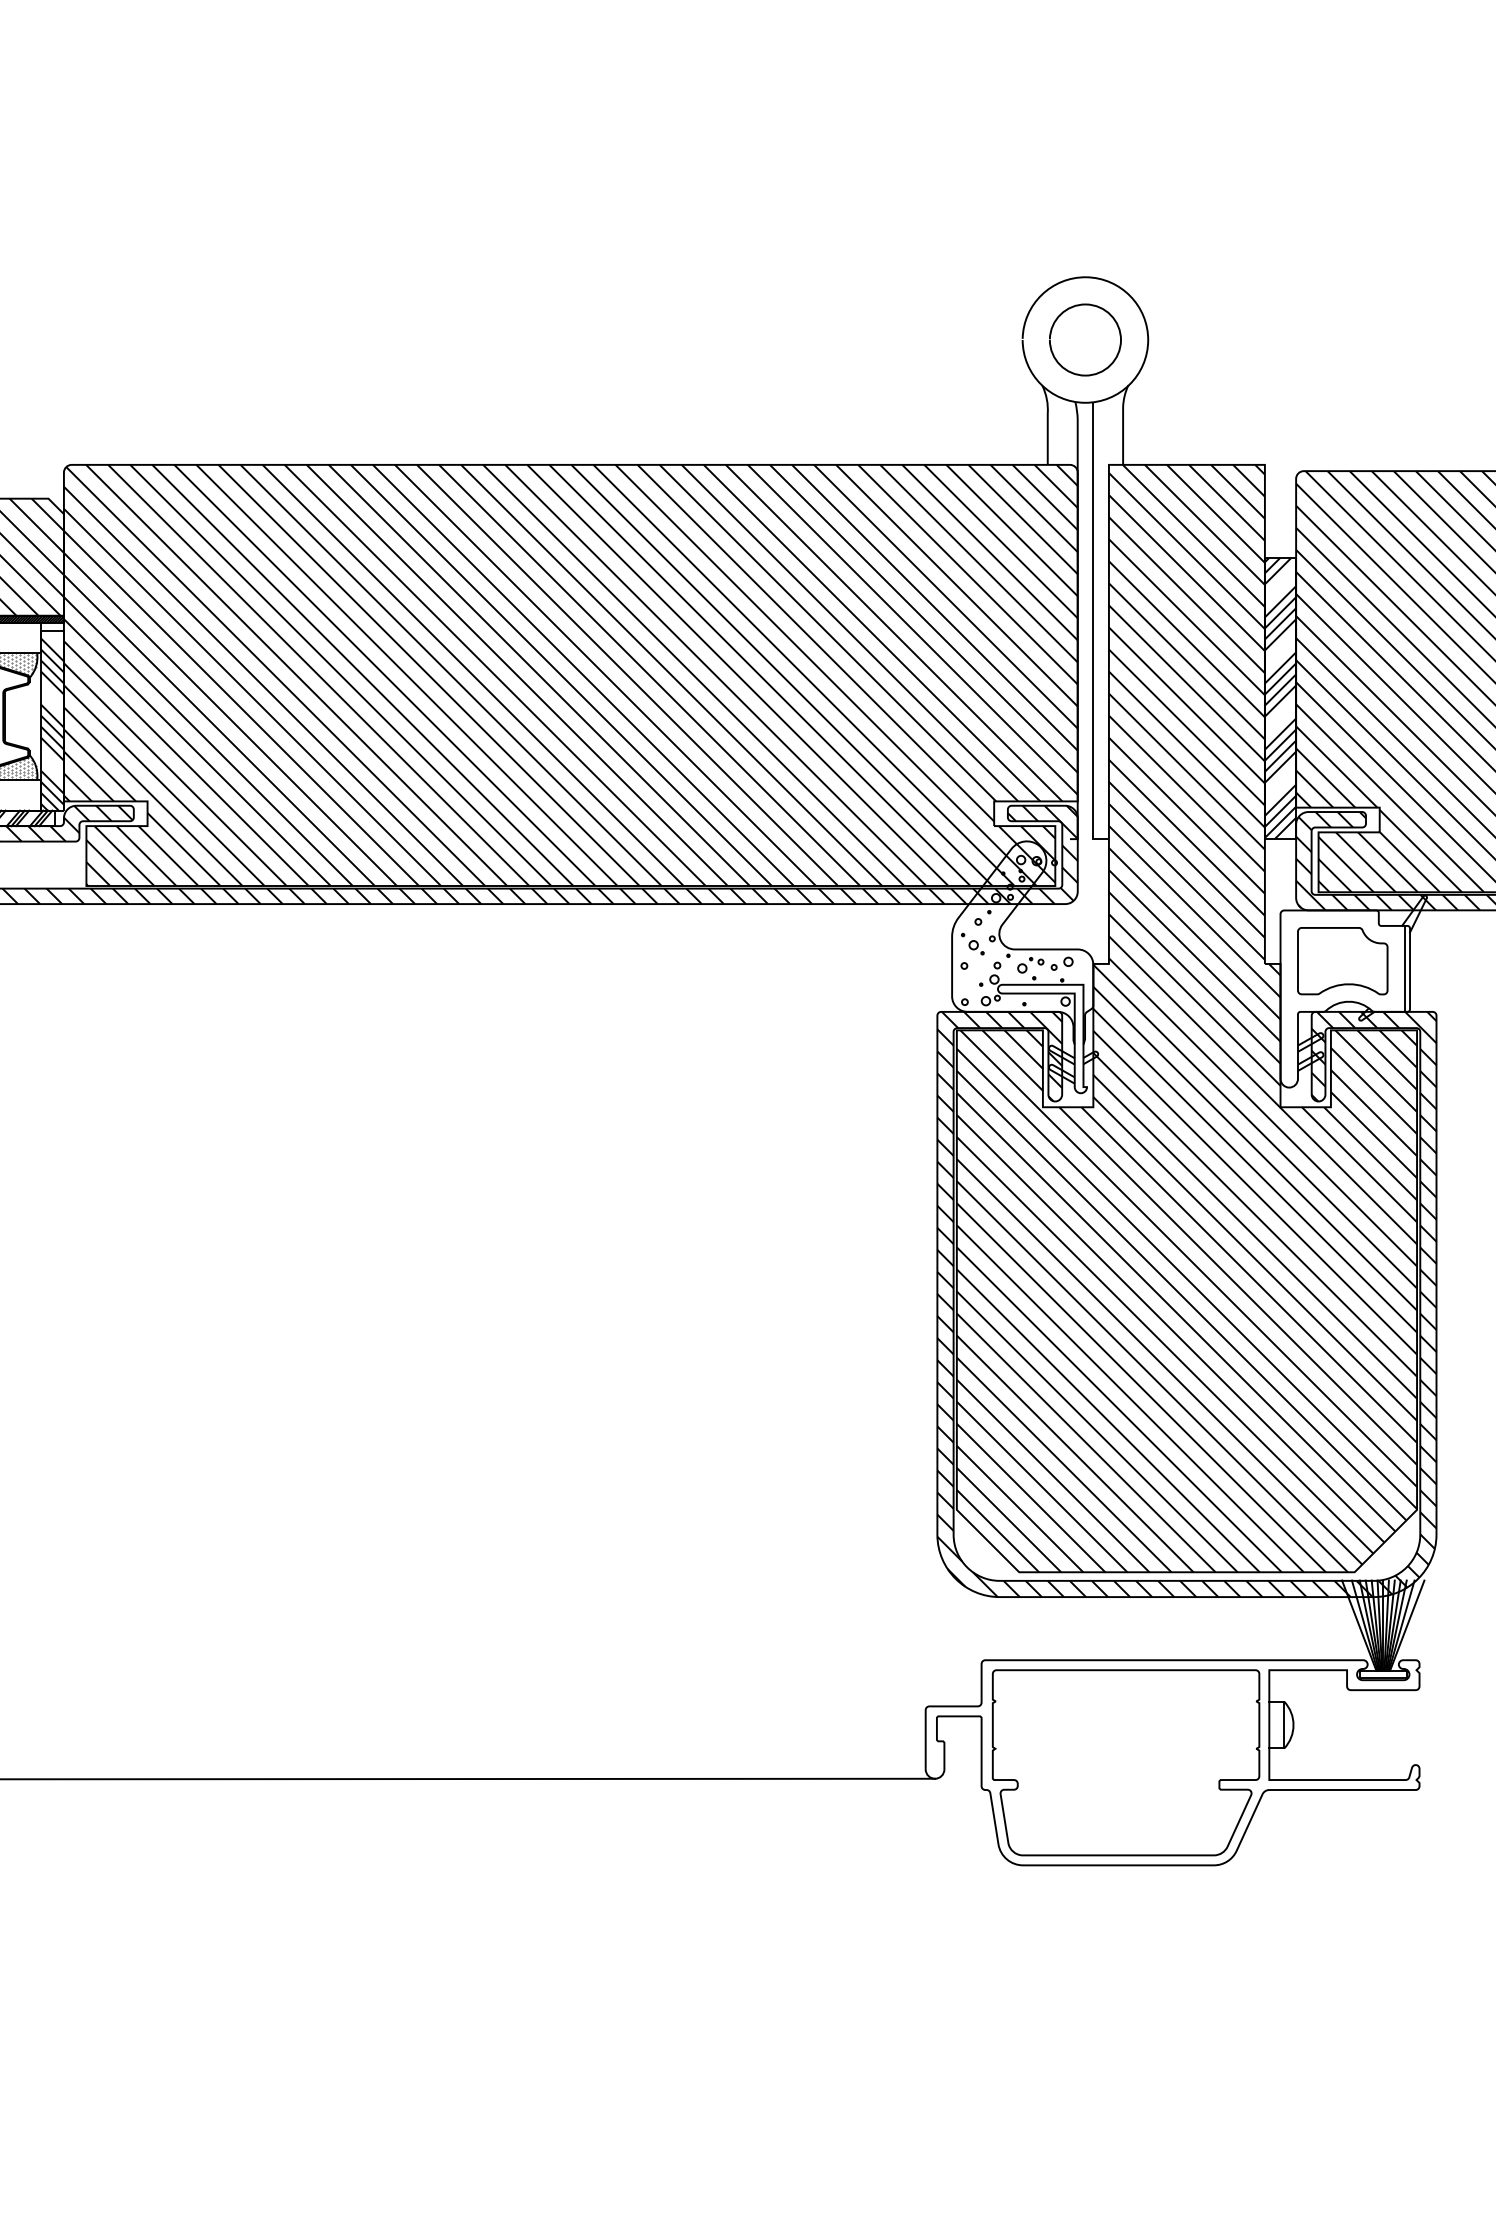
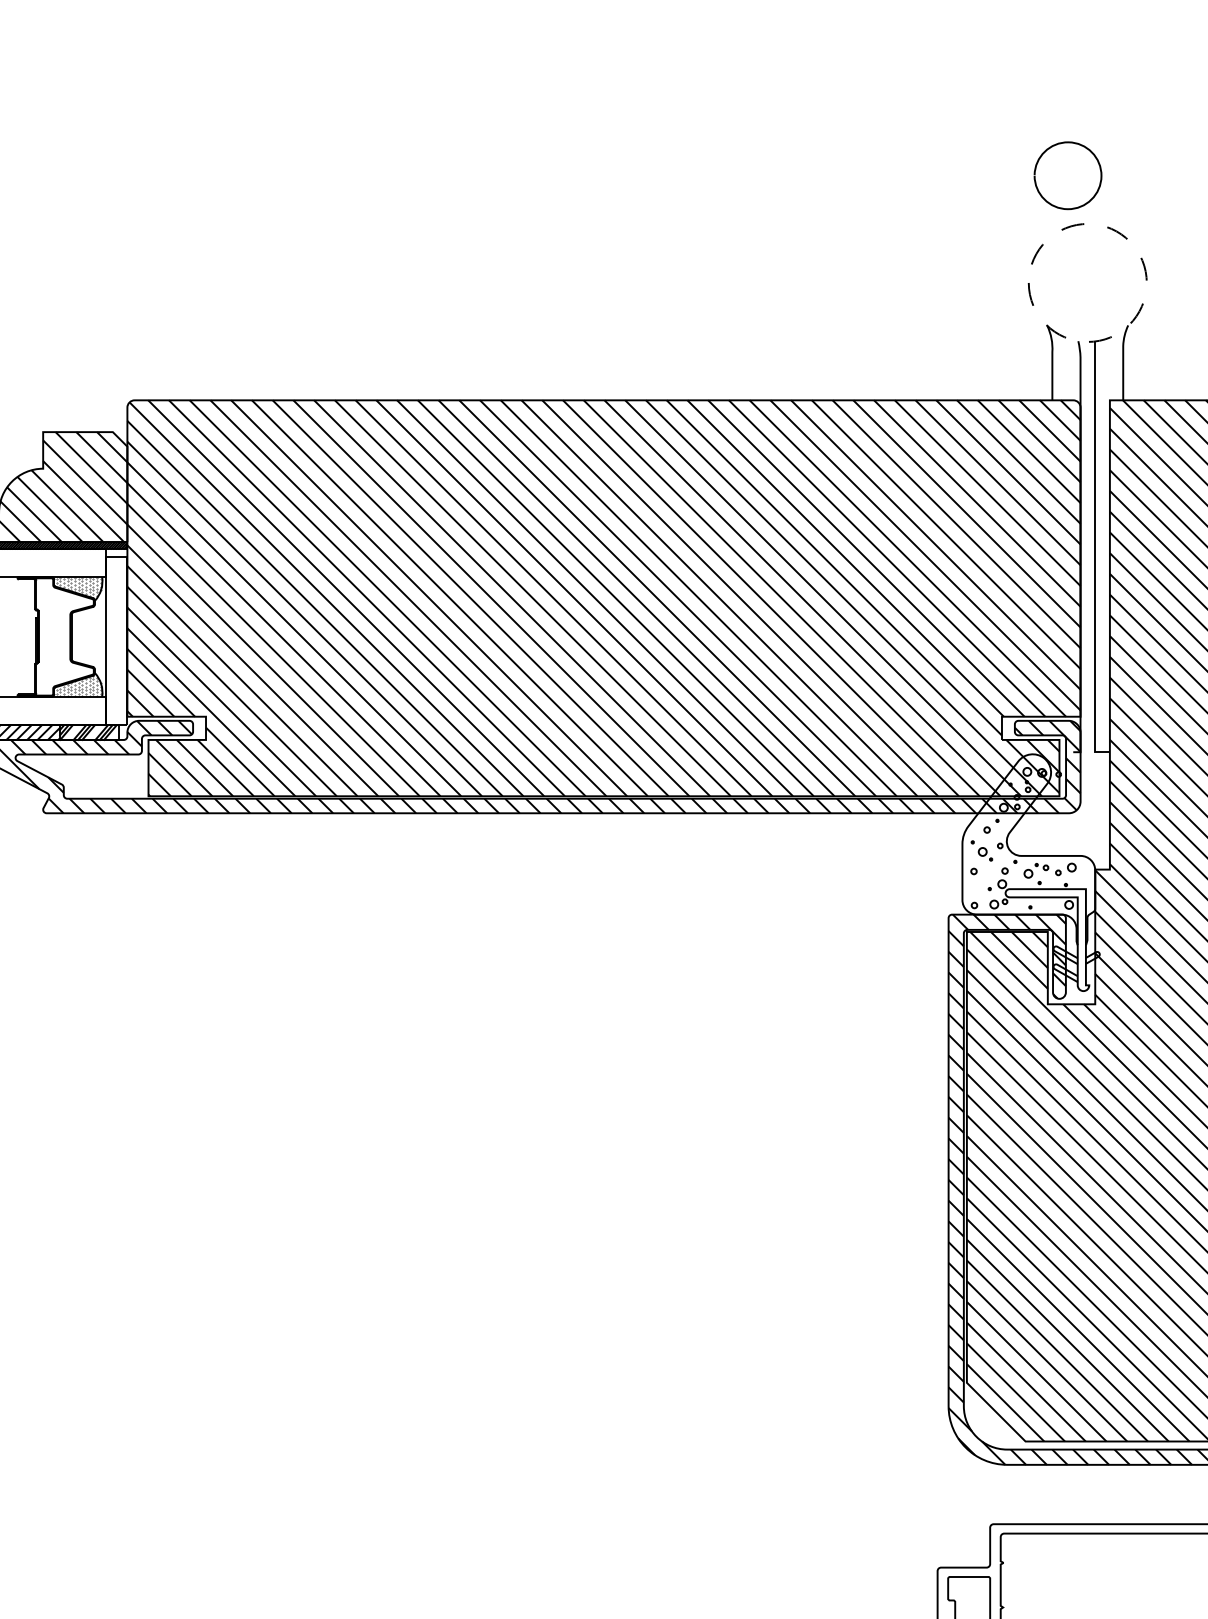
arc: (1078, 306) -> (1061, 144), moved
arc: (1148, 340) -> (1147, 283), solid -> dashed
hatch: (51, 724) -> (115, 644), removed

